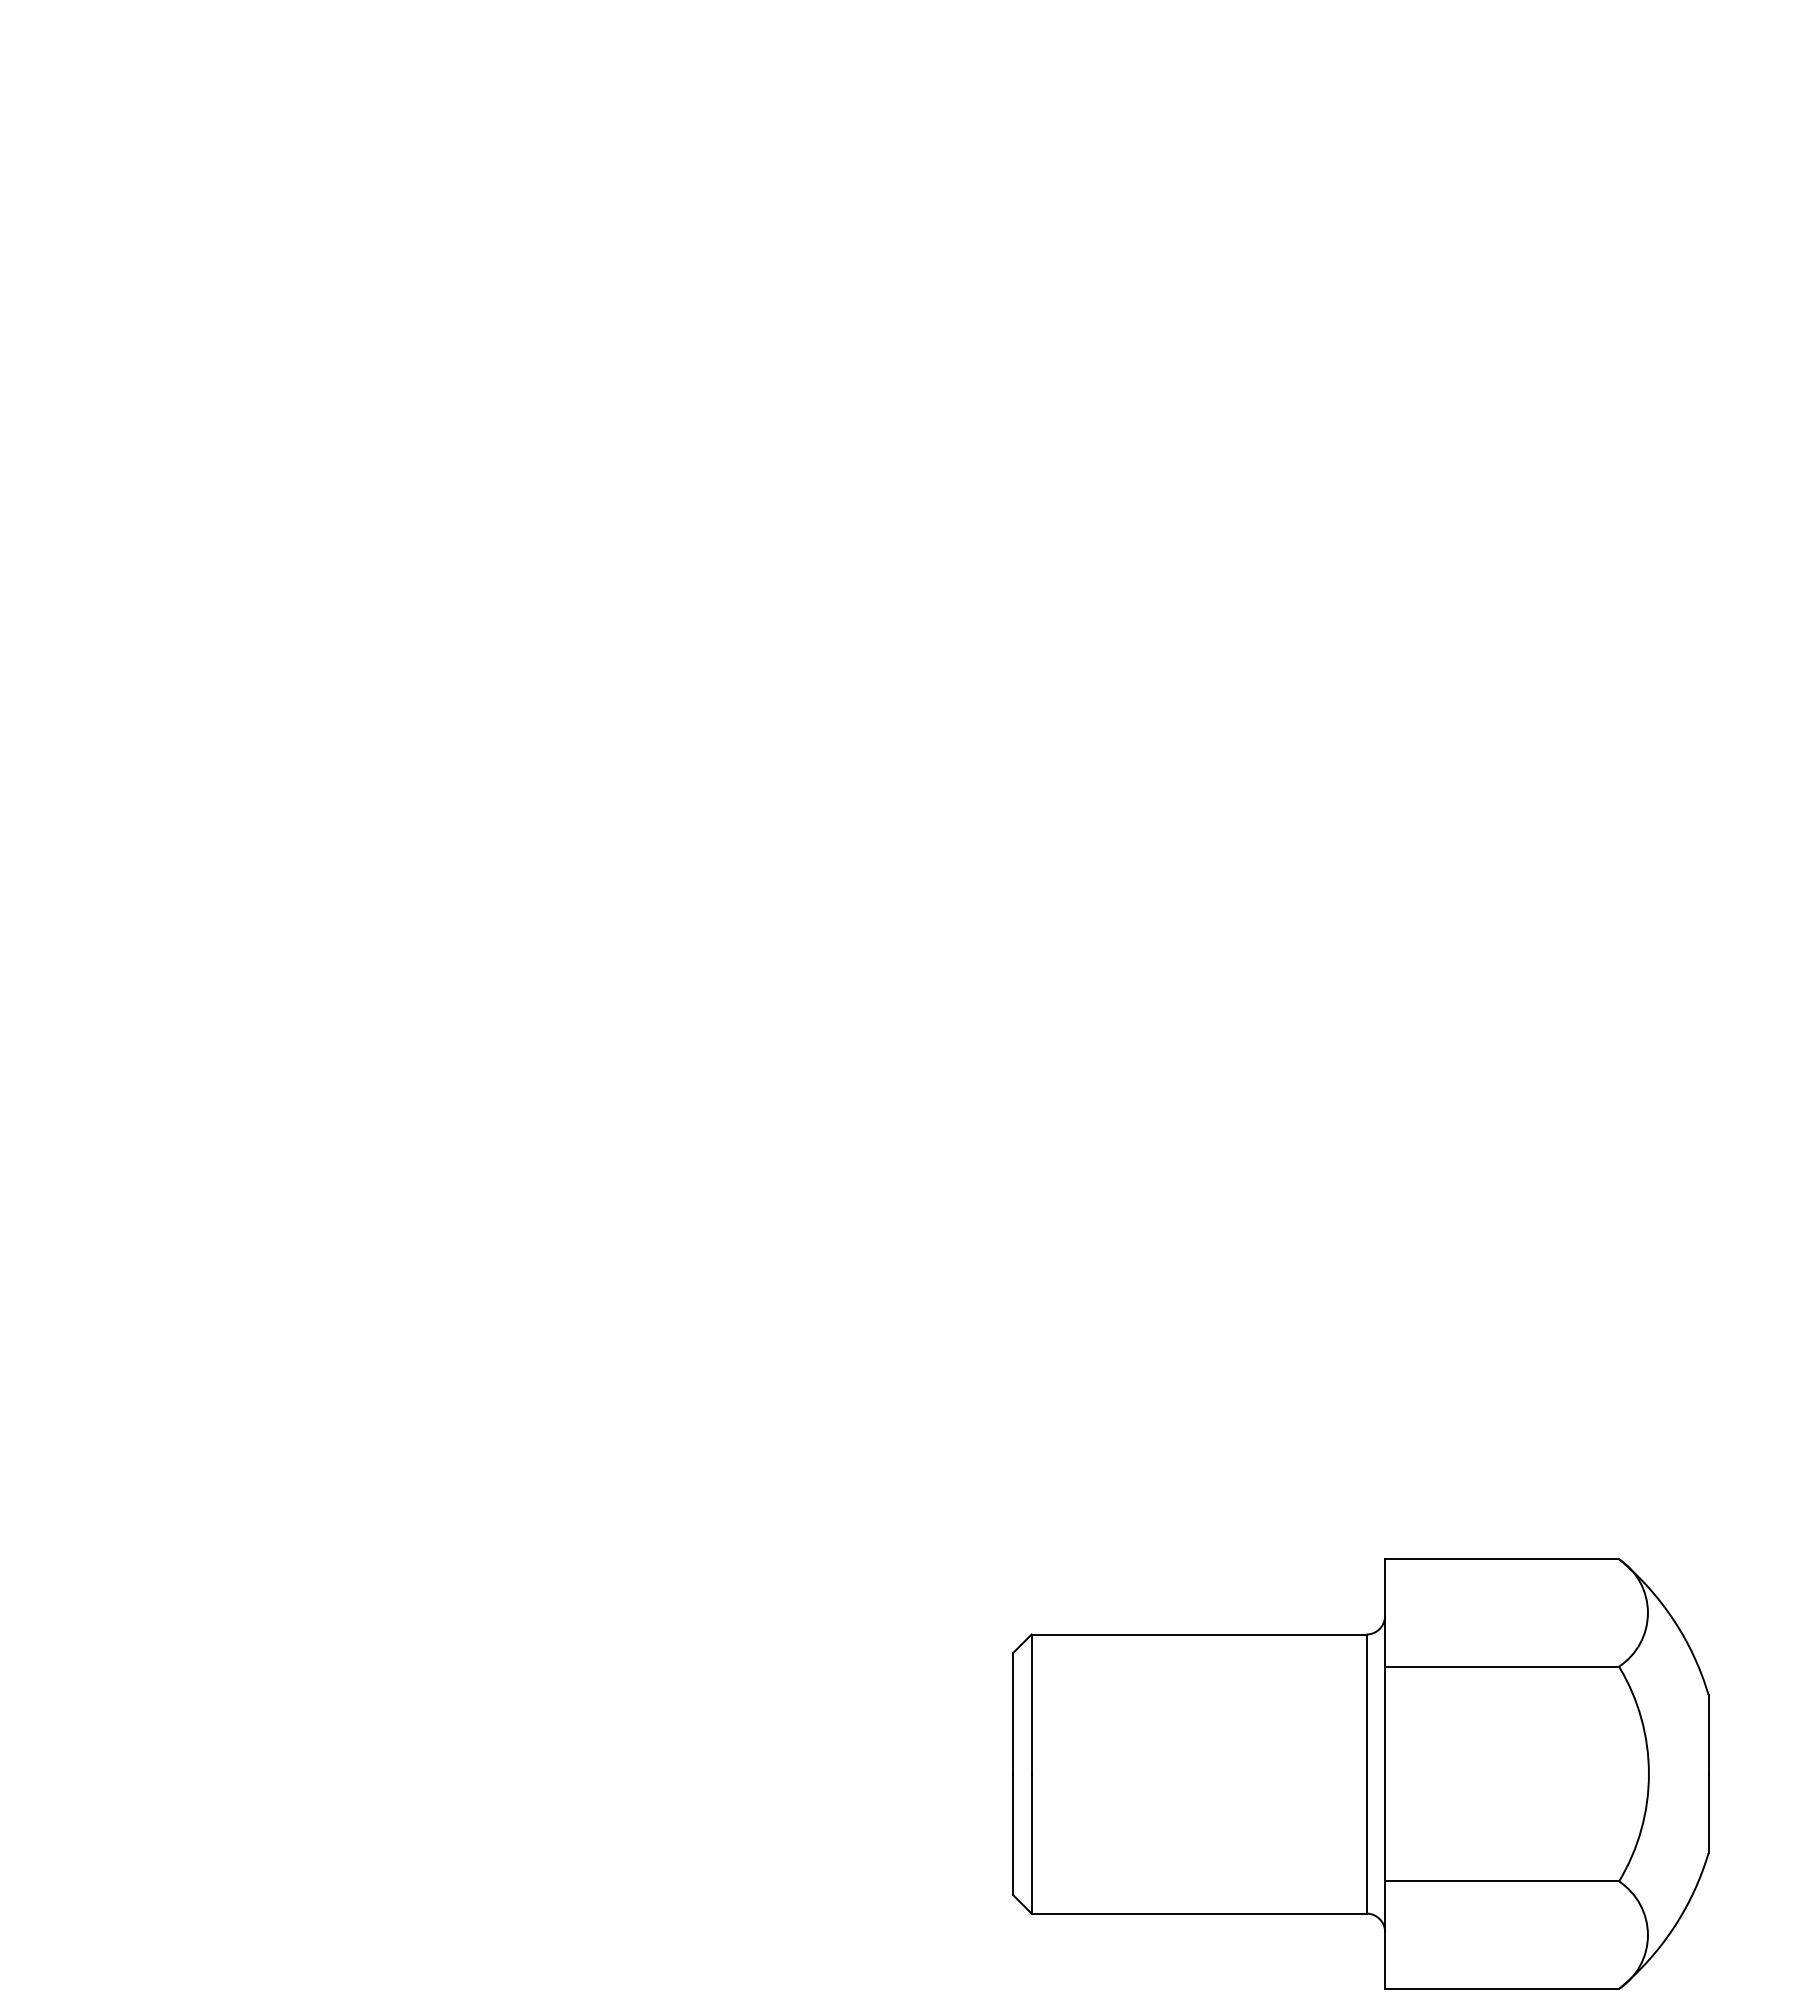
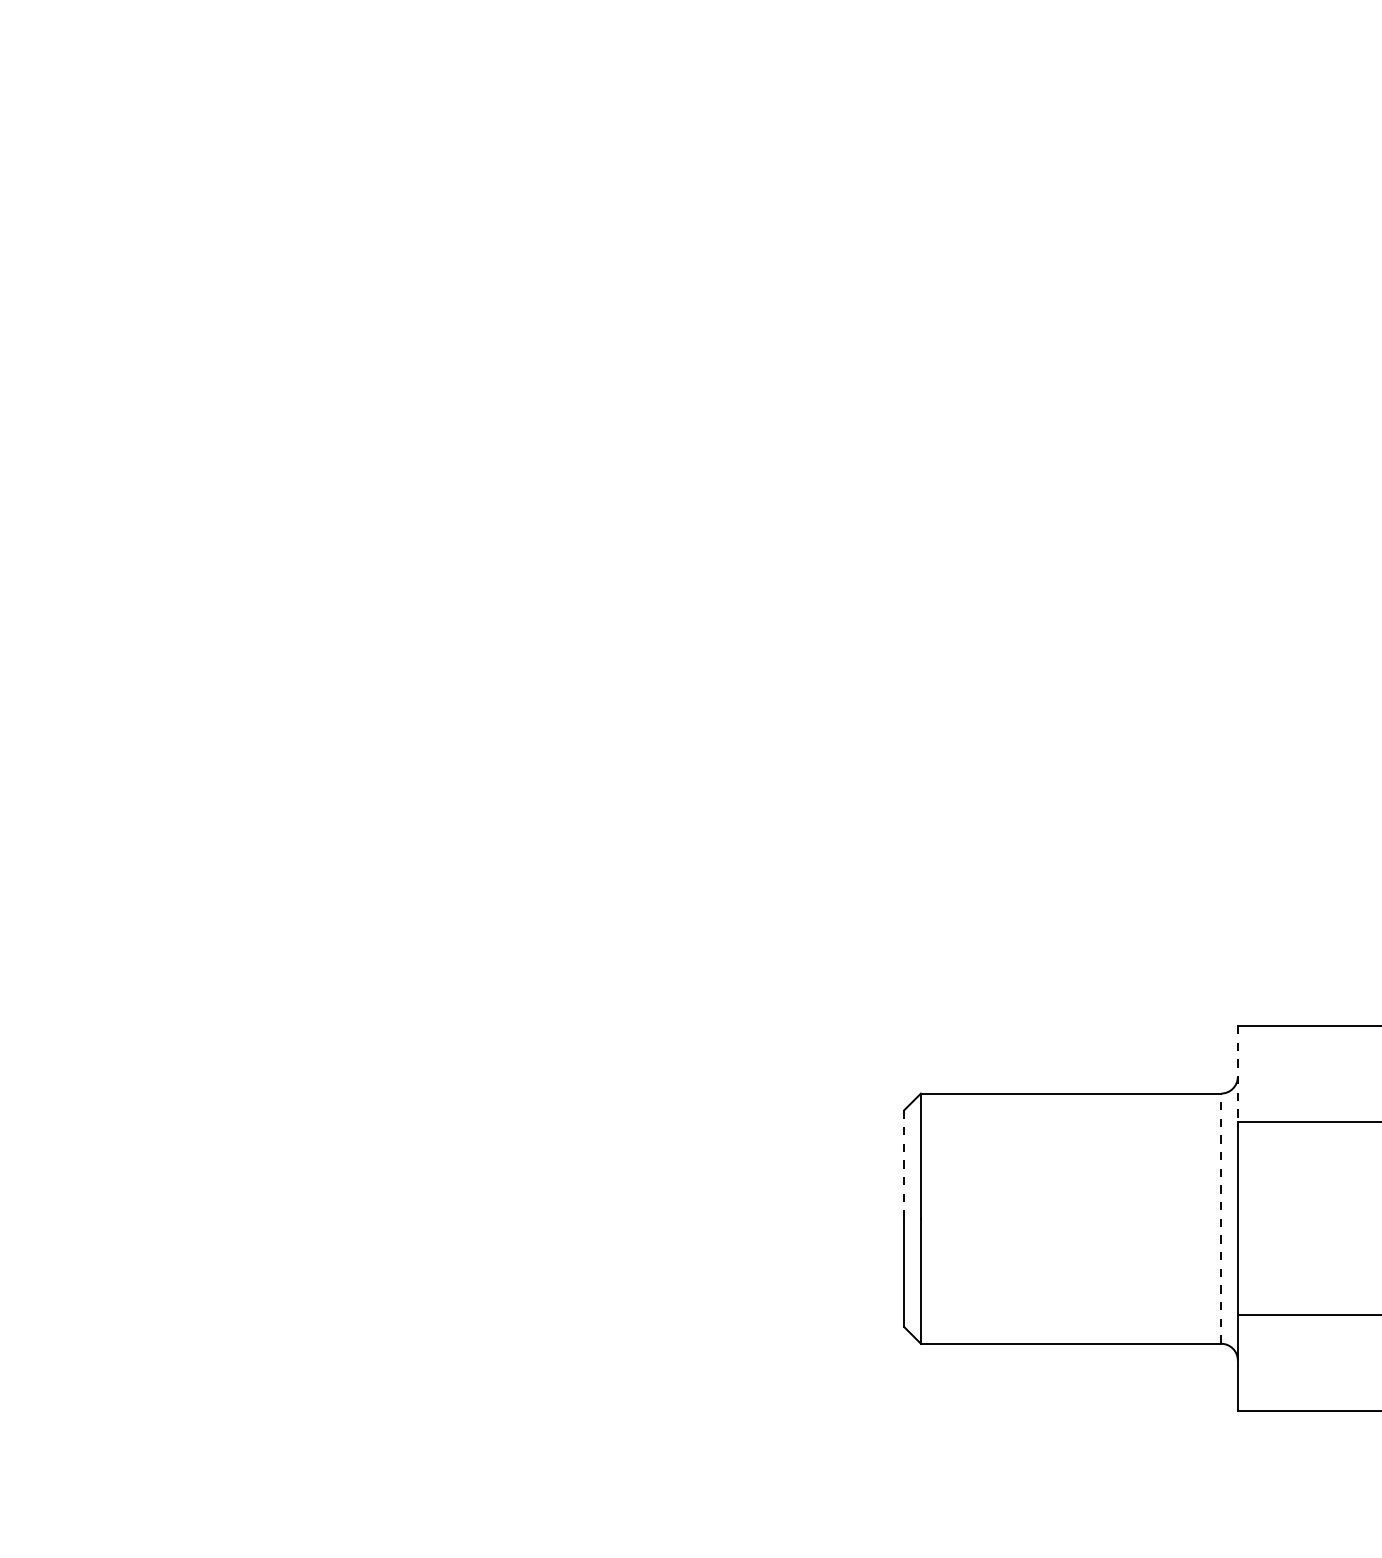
line: (1385, 1612) -> (1238, 1073), solid -> dashed
line: (1013, 1713) -> (904, 1164), solid -> dashed
line: (1366, 1774) -> (1221, 1219), solid -> dashed

